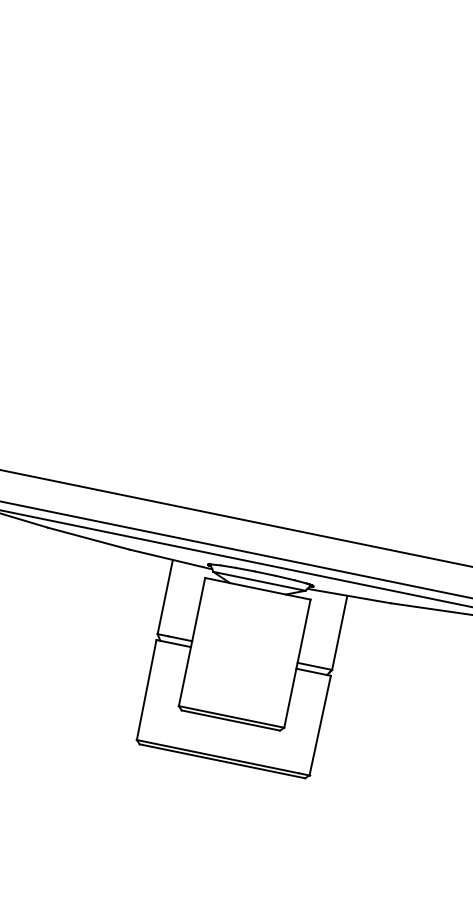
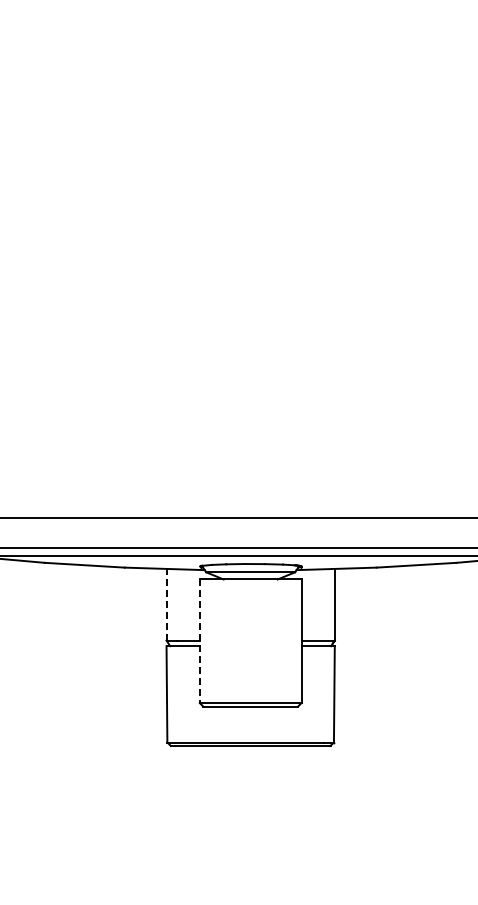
line: (165, 596) -> (166, 604), solid -> dashed
line: (191, 642) -> (199, 641), solid -> dashed

